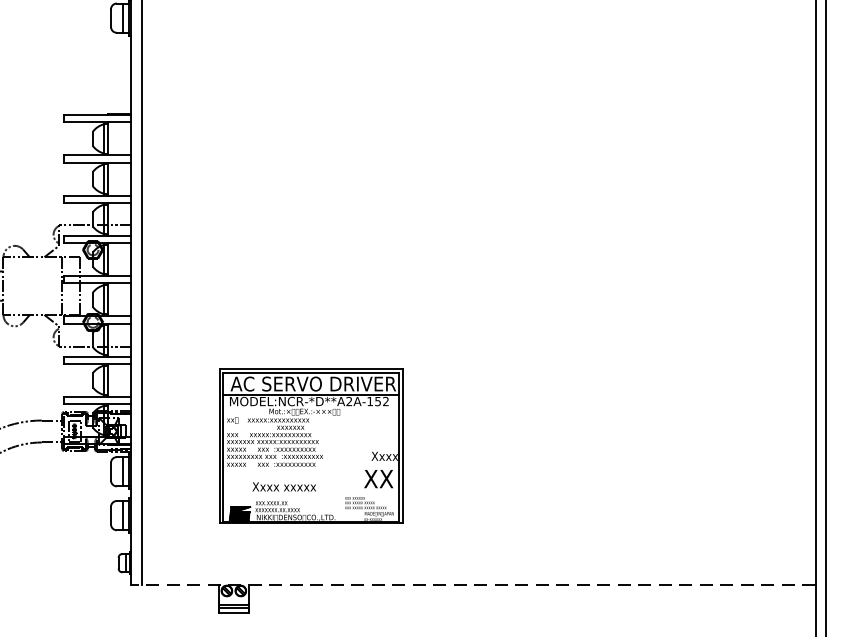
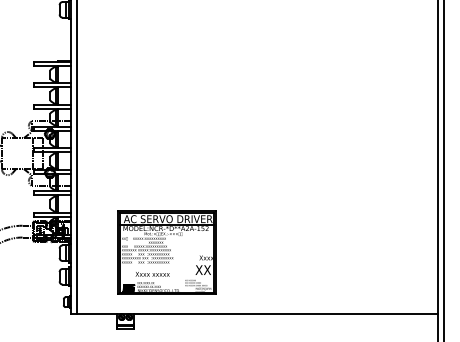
part: (310, 446) -> (166, 252), moved
line: (472, 585) -> (253, 314), dashed -> solid

